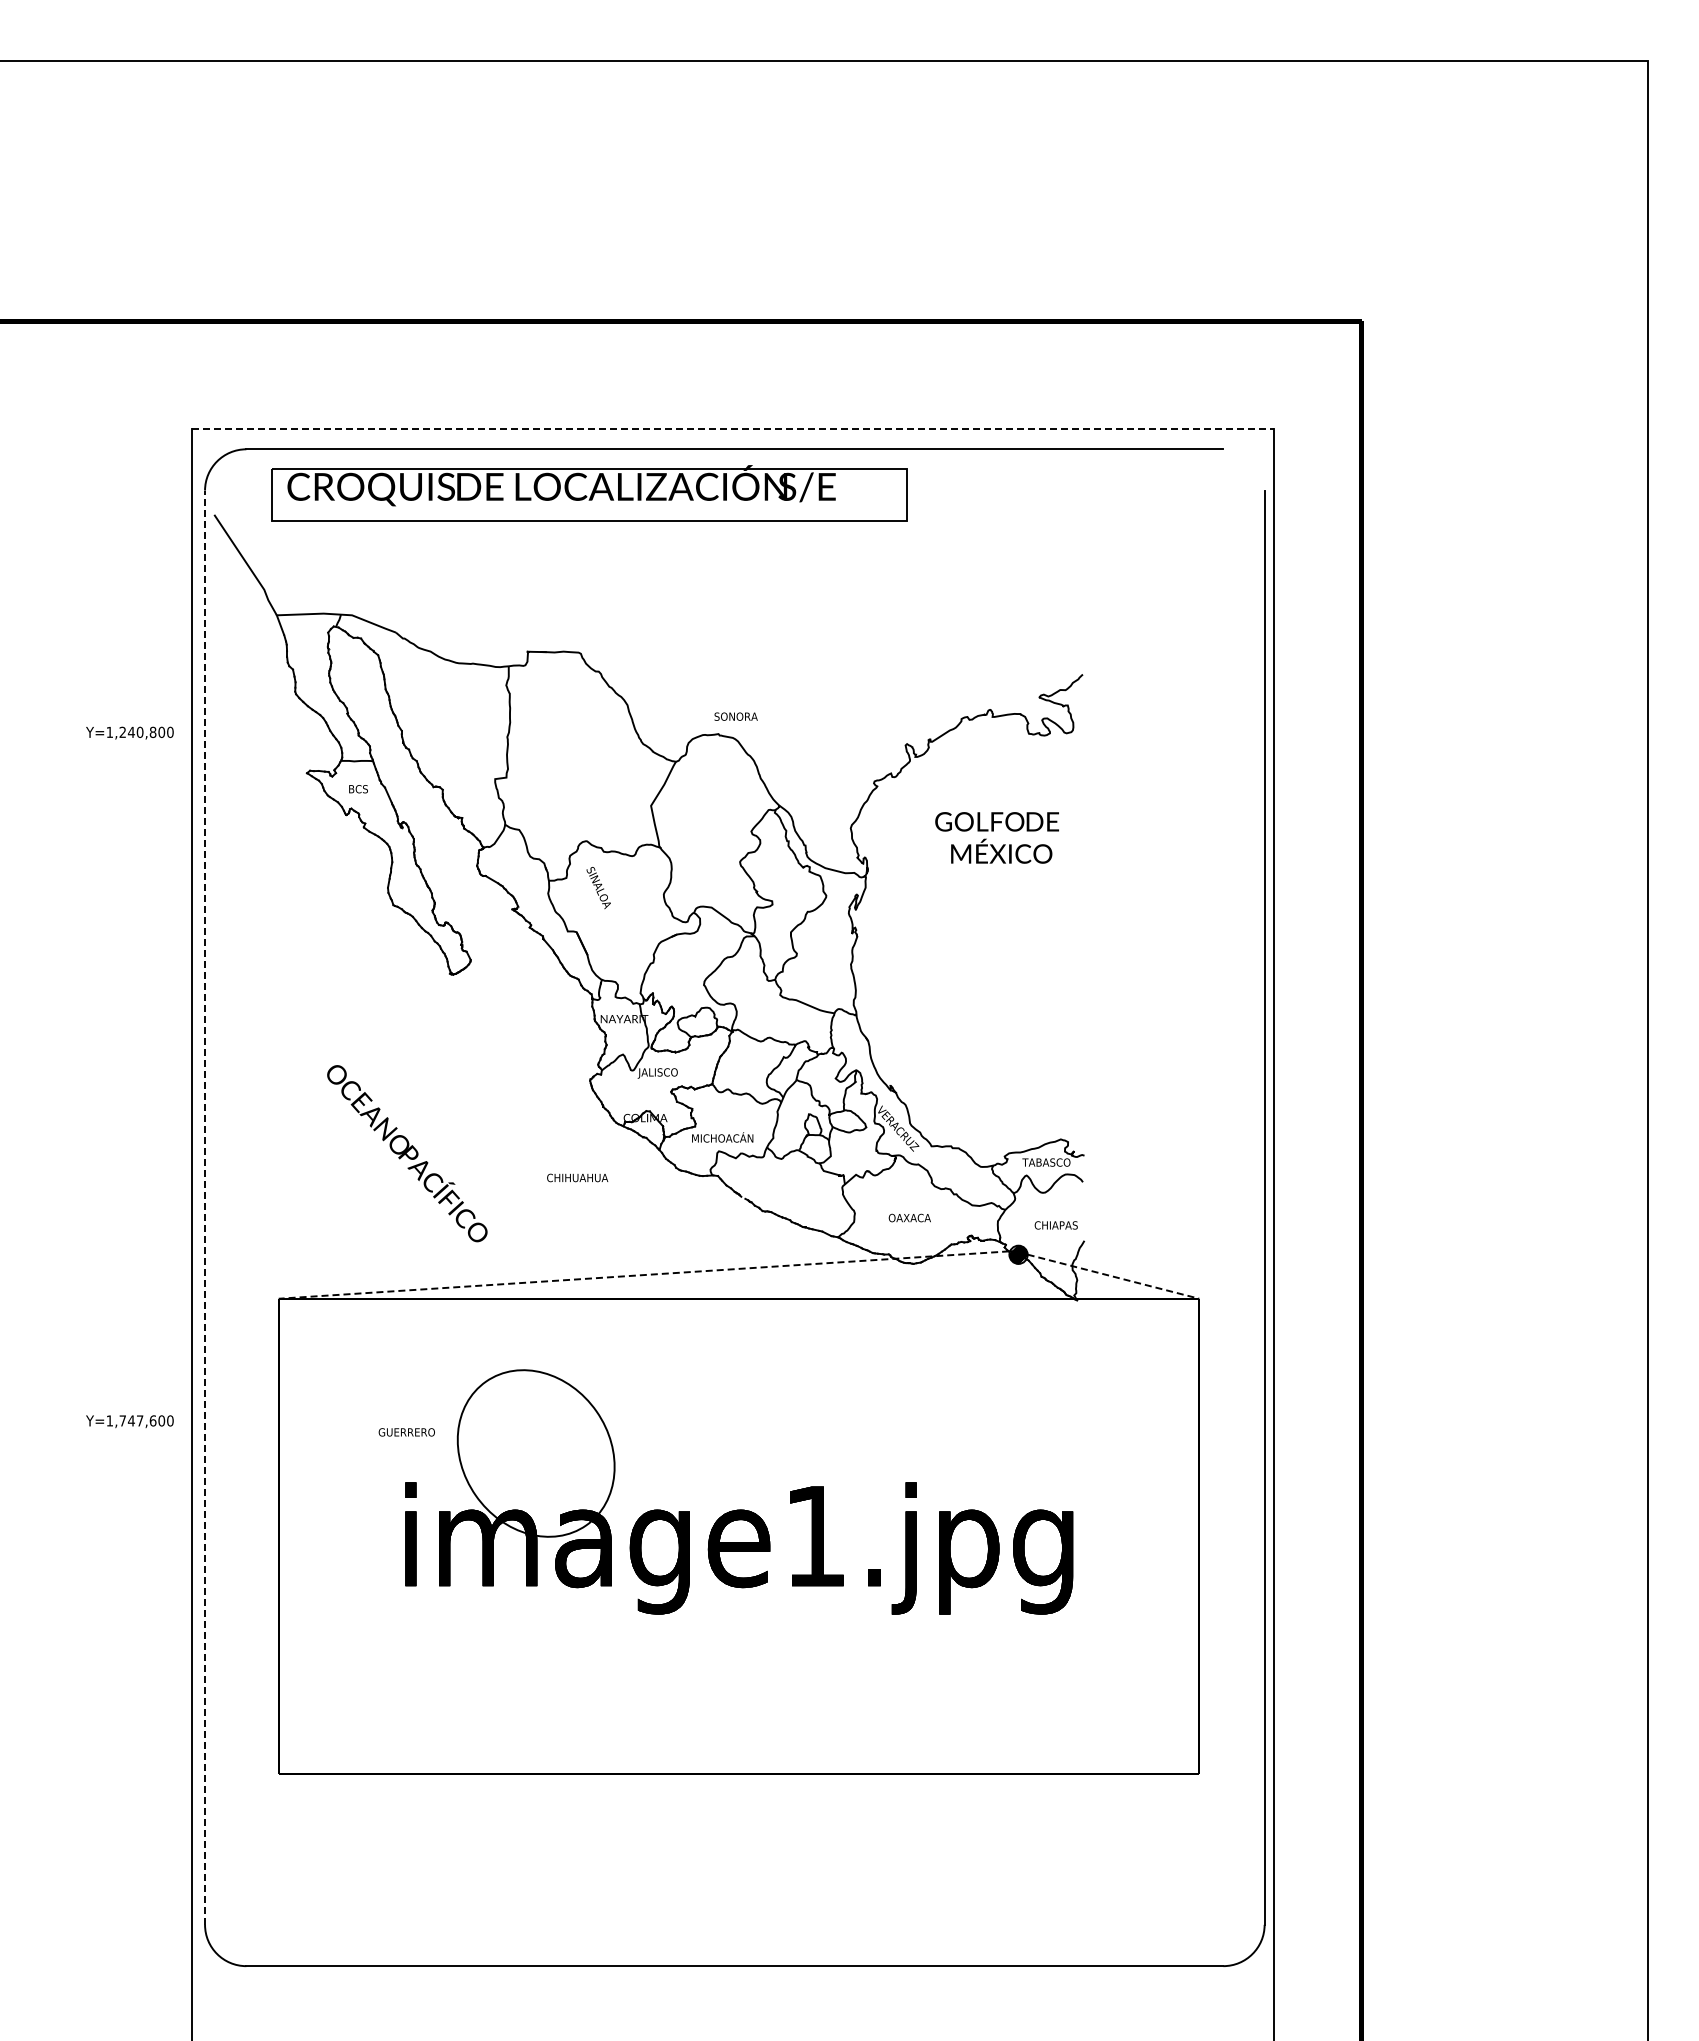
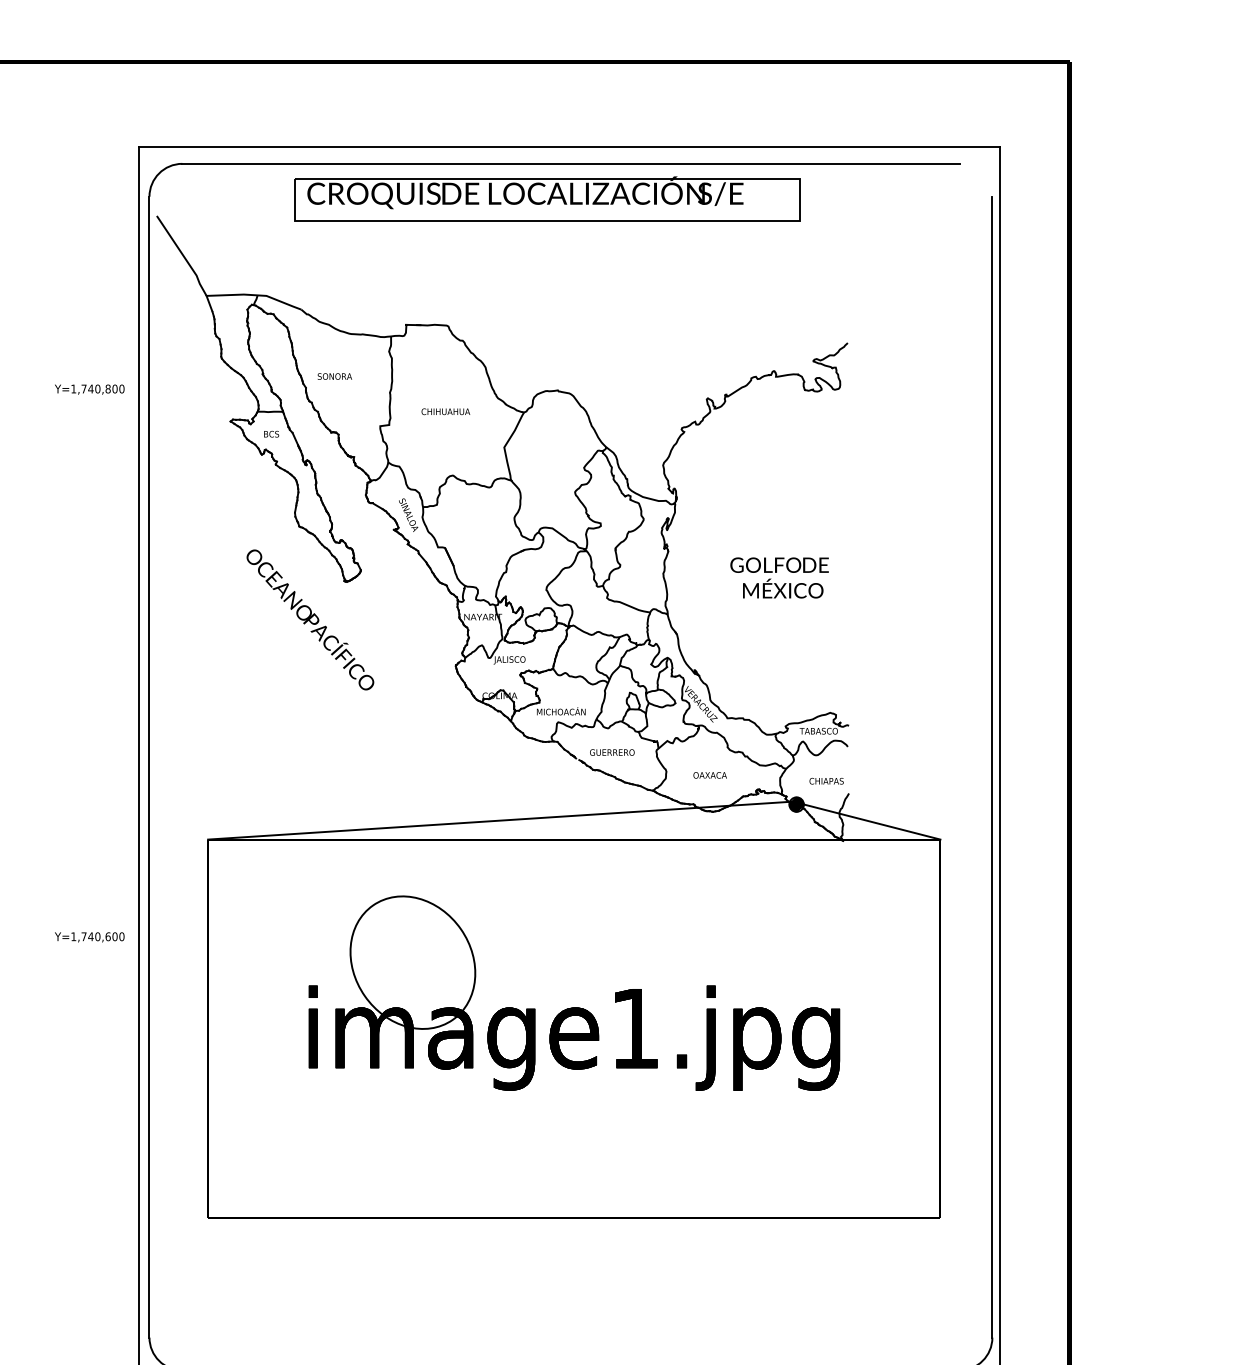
line: (732, 428) -> (569, 147), dashed -> solid
part: (589, 493) -> (547, 199), moved
text: (735, 716) -> (334, 376), moved
text: (122, 731) -> (83, 388), Y=1,240,800 -> Y=1,740,800
text: (996, 837) -> (779, 577), moved
text: (598, 888) -> (408, 515), moved
text: (407, 1153) -> (310, 619), moved
text: (577, 1177) -> (445, 411), moved
line: (205, 1207) -> (149, 766), dashed -> solid
line: (643, 1275) -> (498, 821), dashed -> solid
line: (1113, 1276) -> (872, 821), dashed -> solid
text: (139, 1420) -> (97, 936), Y=1,747,600 -> Y=1,740,600
text: (406, 1432) -> (612, 752), moved

